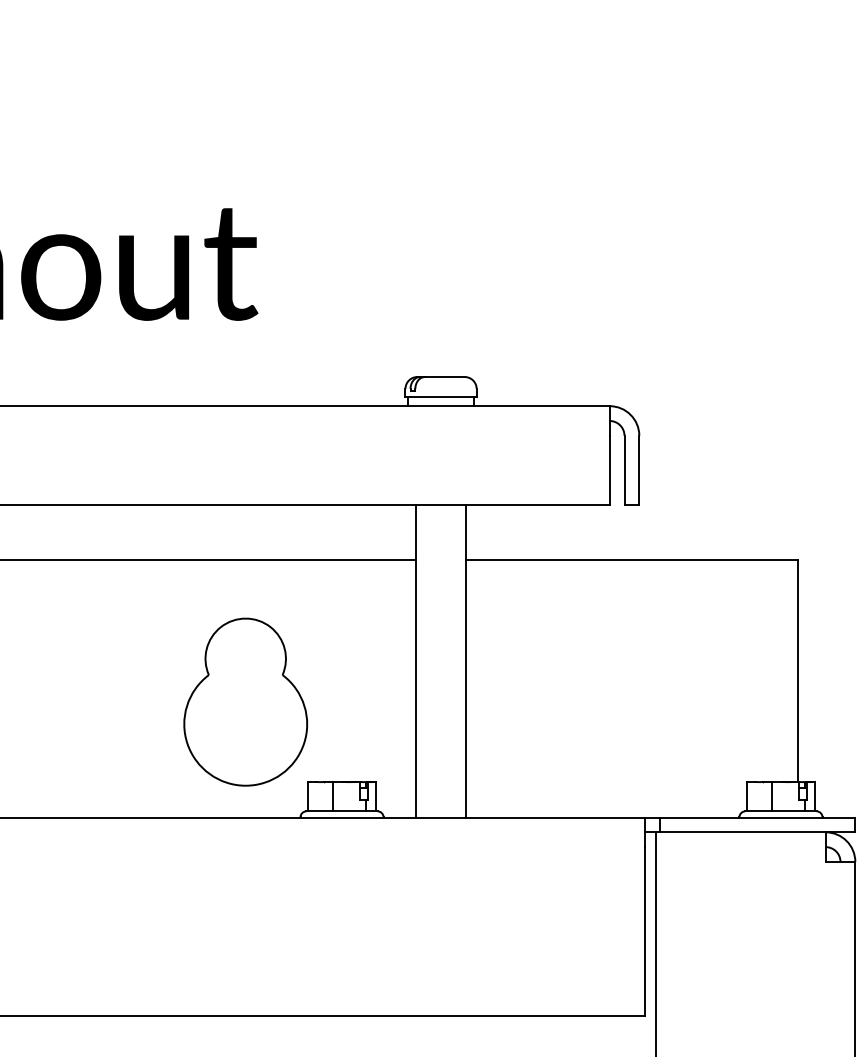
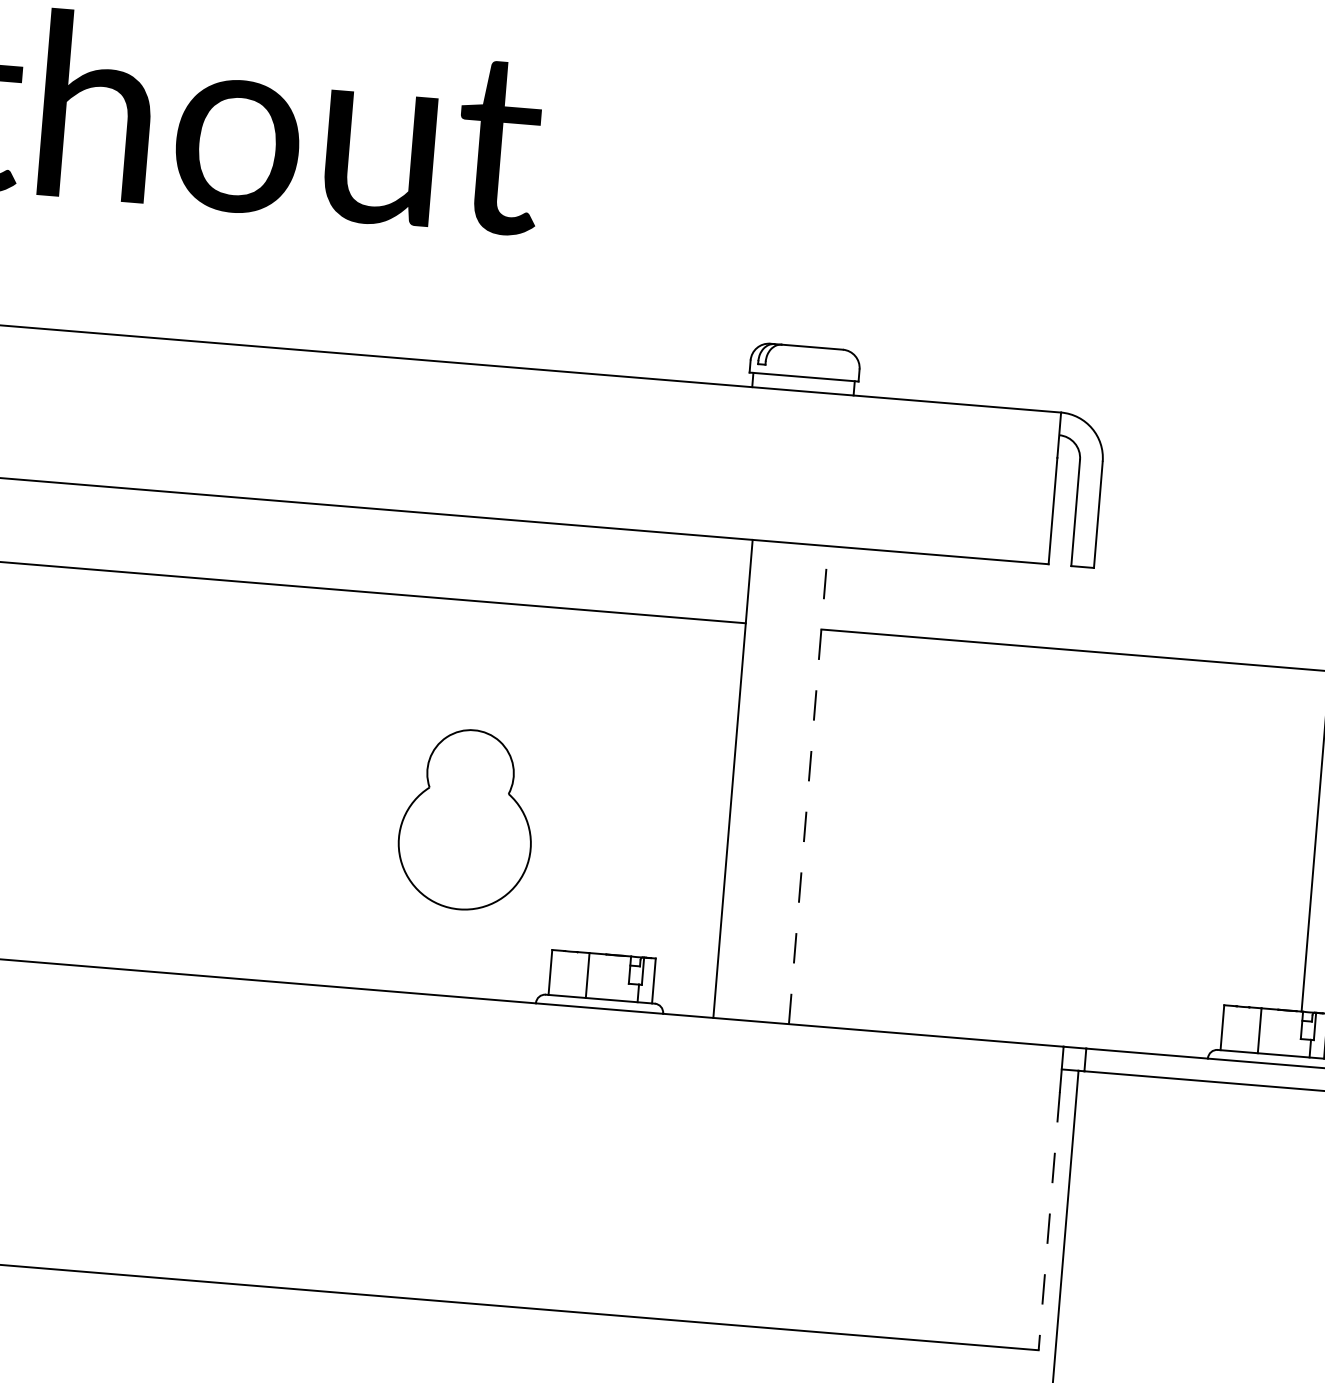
line: (465, 660) -> (808, 783), solid -> dashed
part: (245, 701) -> (466, 818), size x0.7
line: (645, 931) -> (1049, 1221), solid -> dashed

